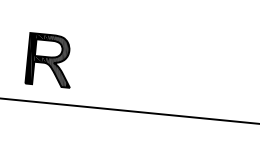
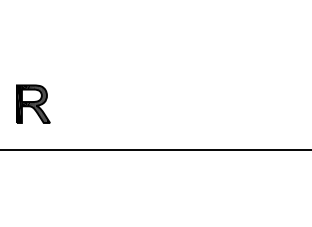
part: (50, 59) -> (33, 103), size x0.7

